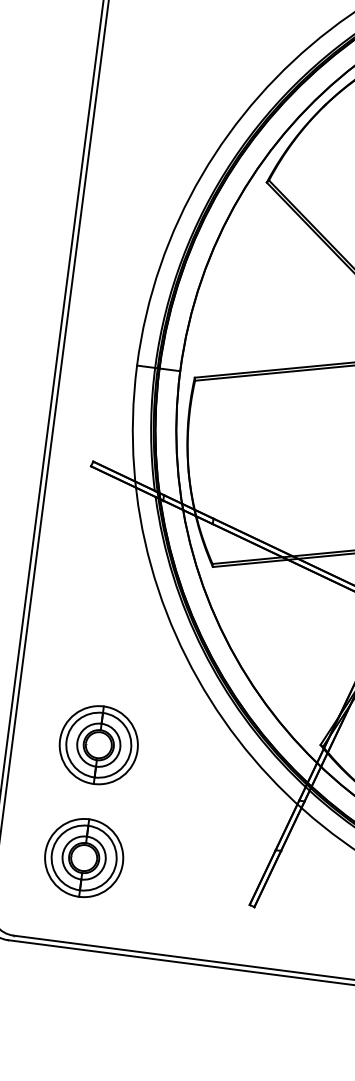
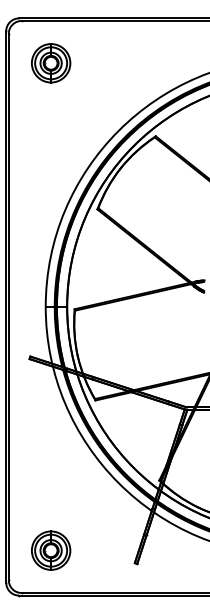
part: (99, 744) -> (51, 494), removed

